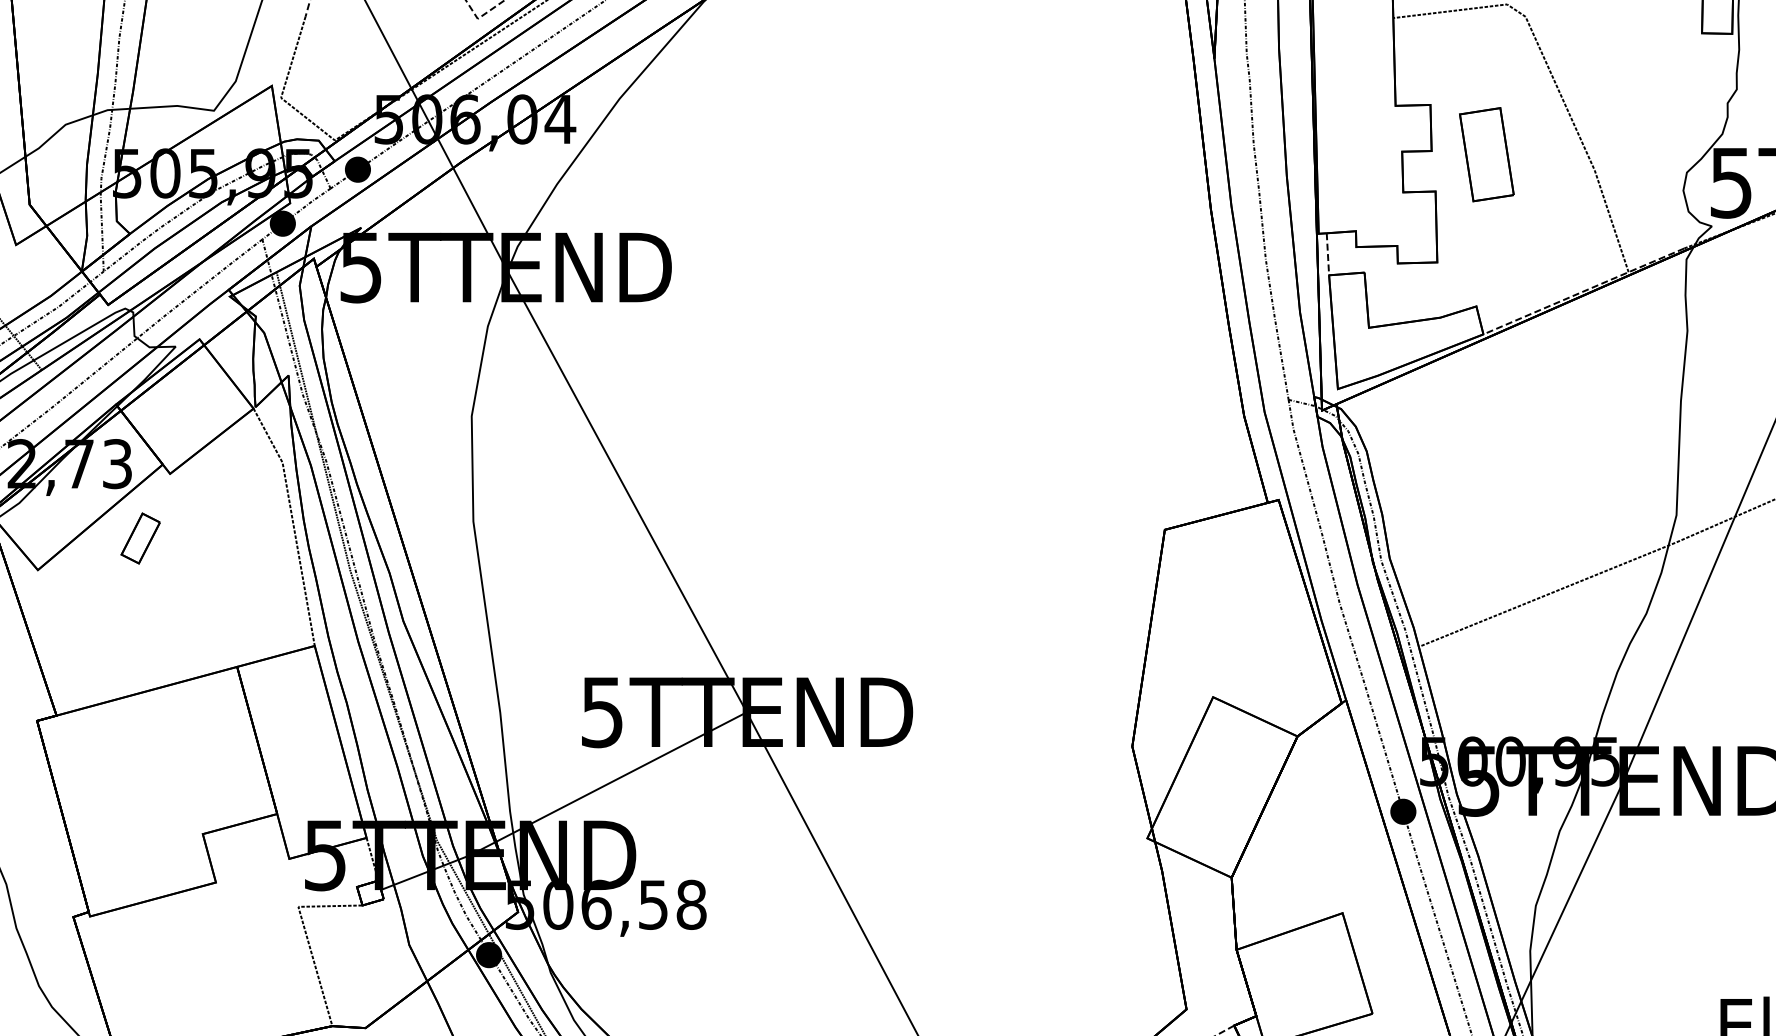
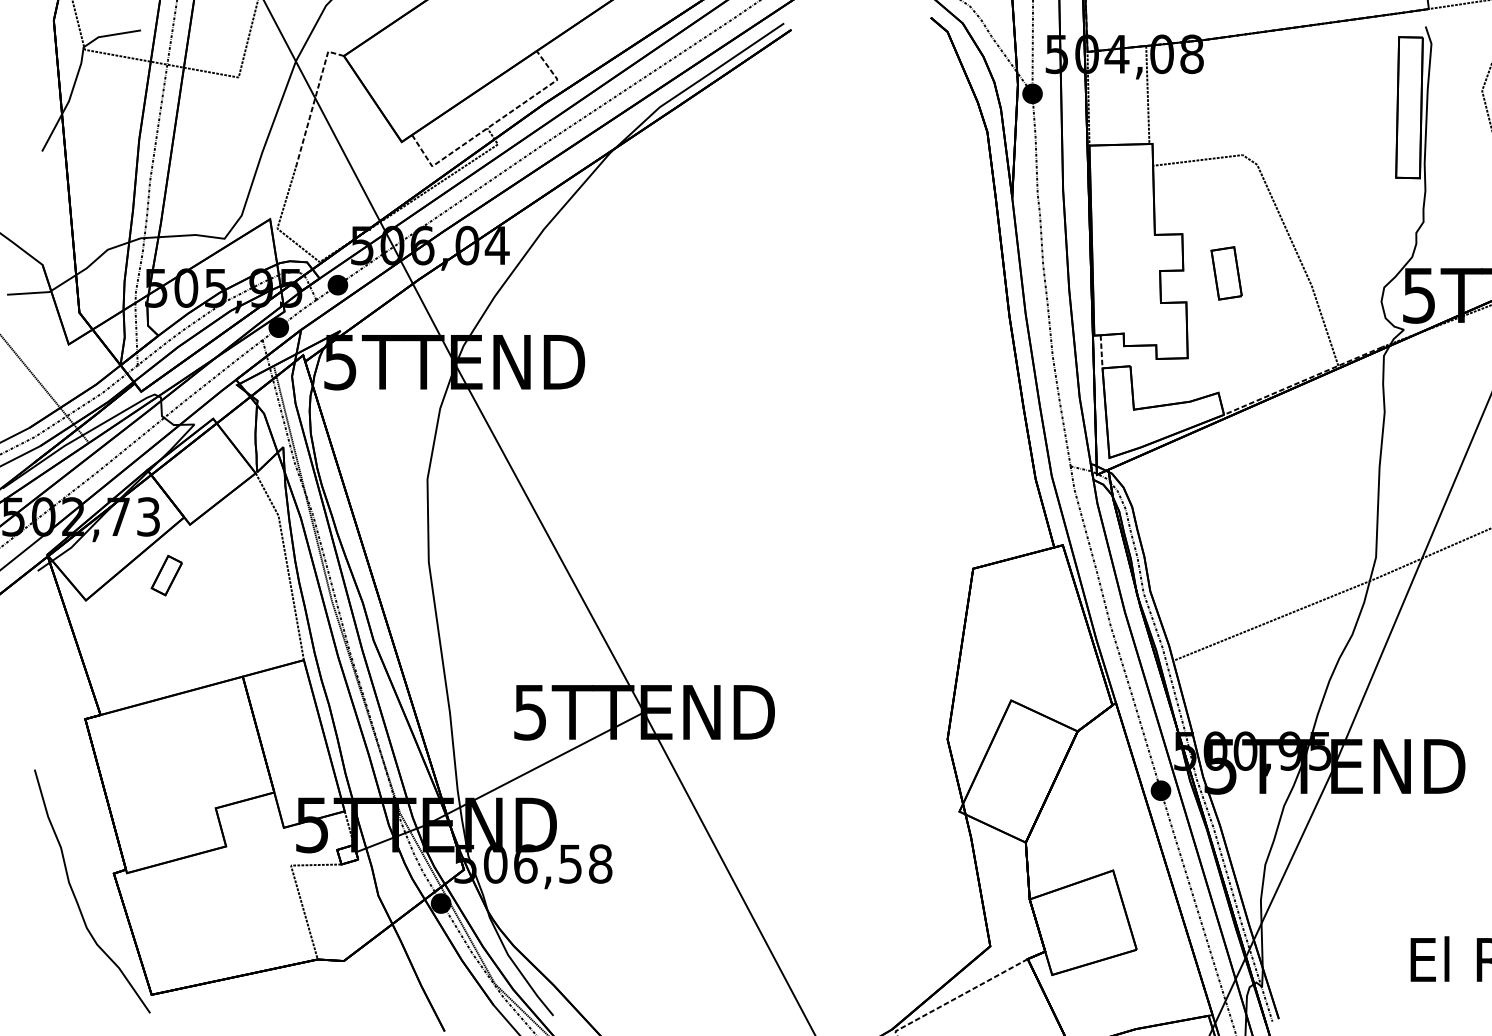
part: (1486, 154) -> (1226, 273), size x0.71

